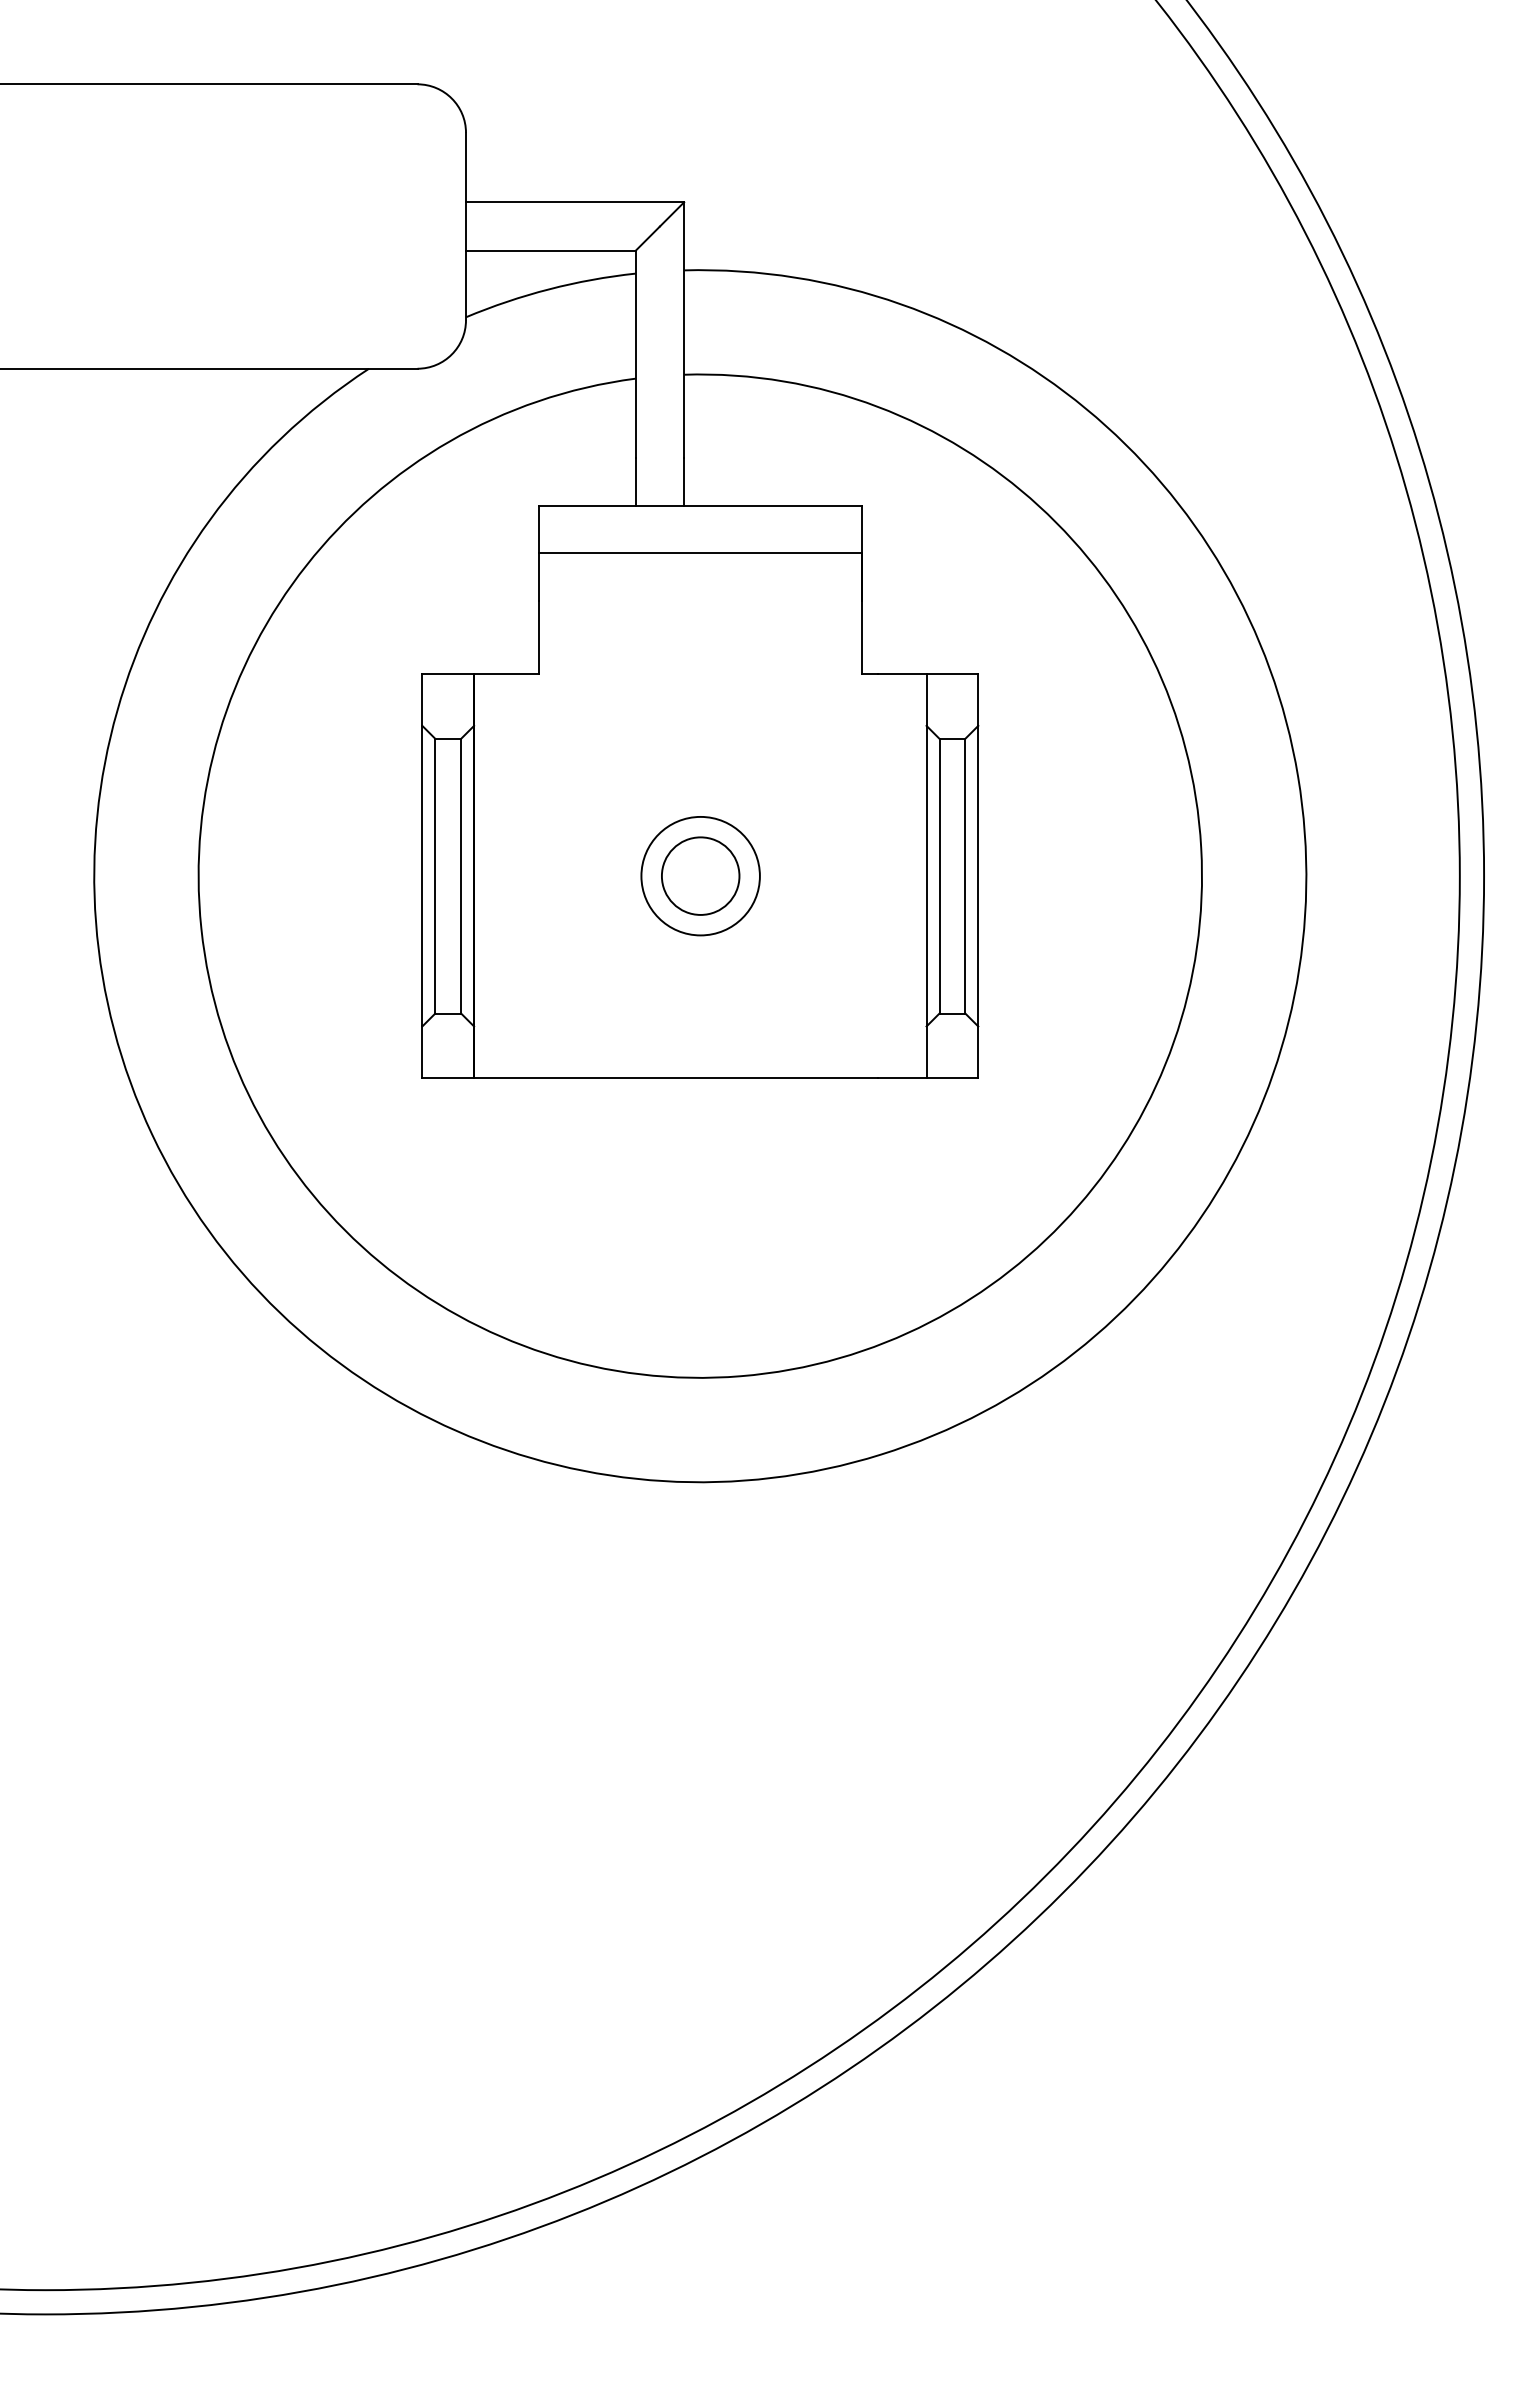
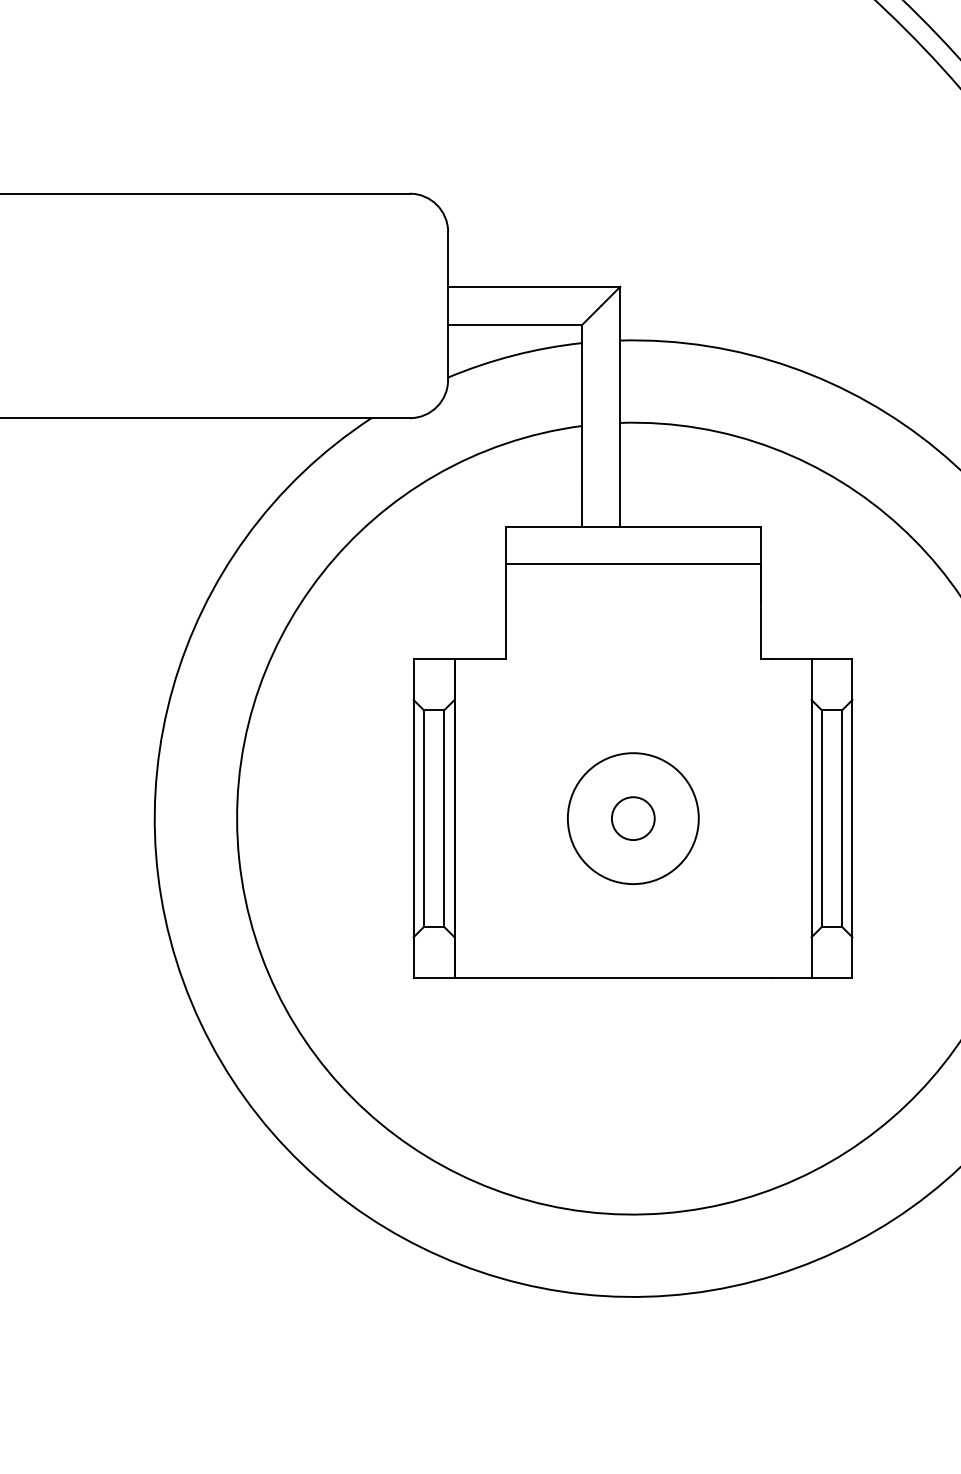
circle: (700, 875) -> (633, 818), size x0.7
circle: (700, 875) -> (633, 818), size x1.4

